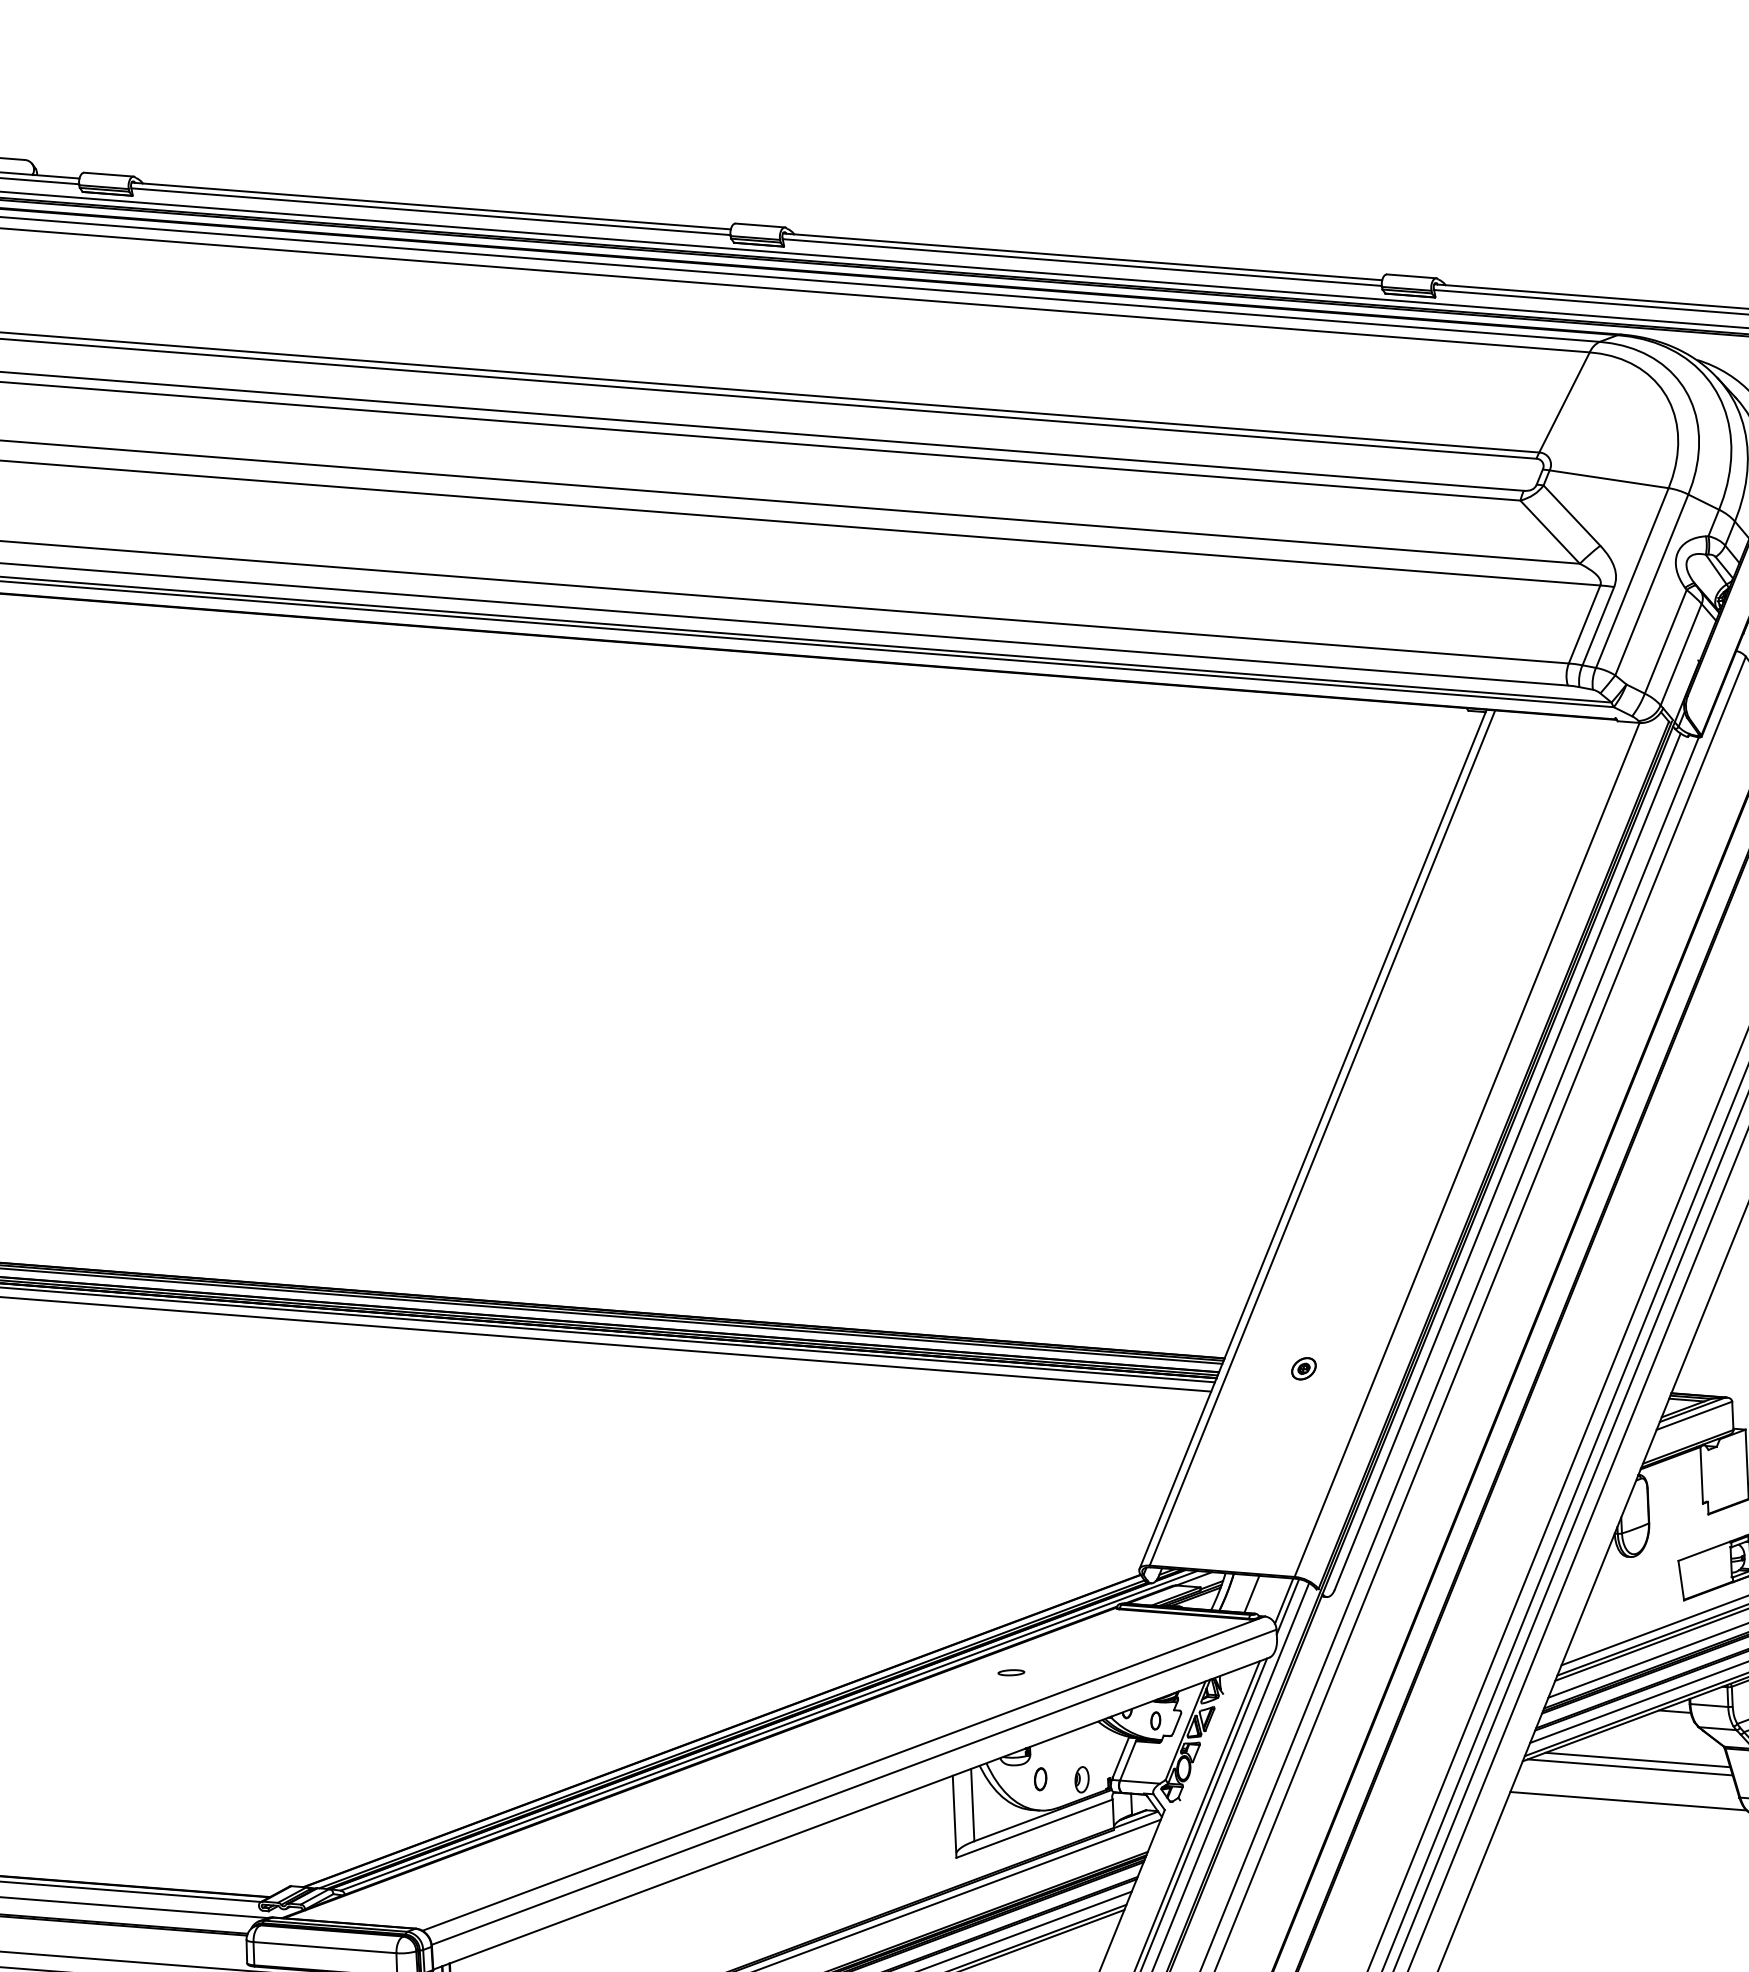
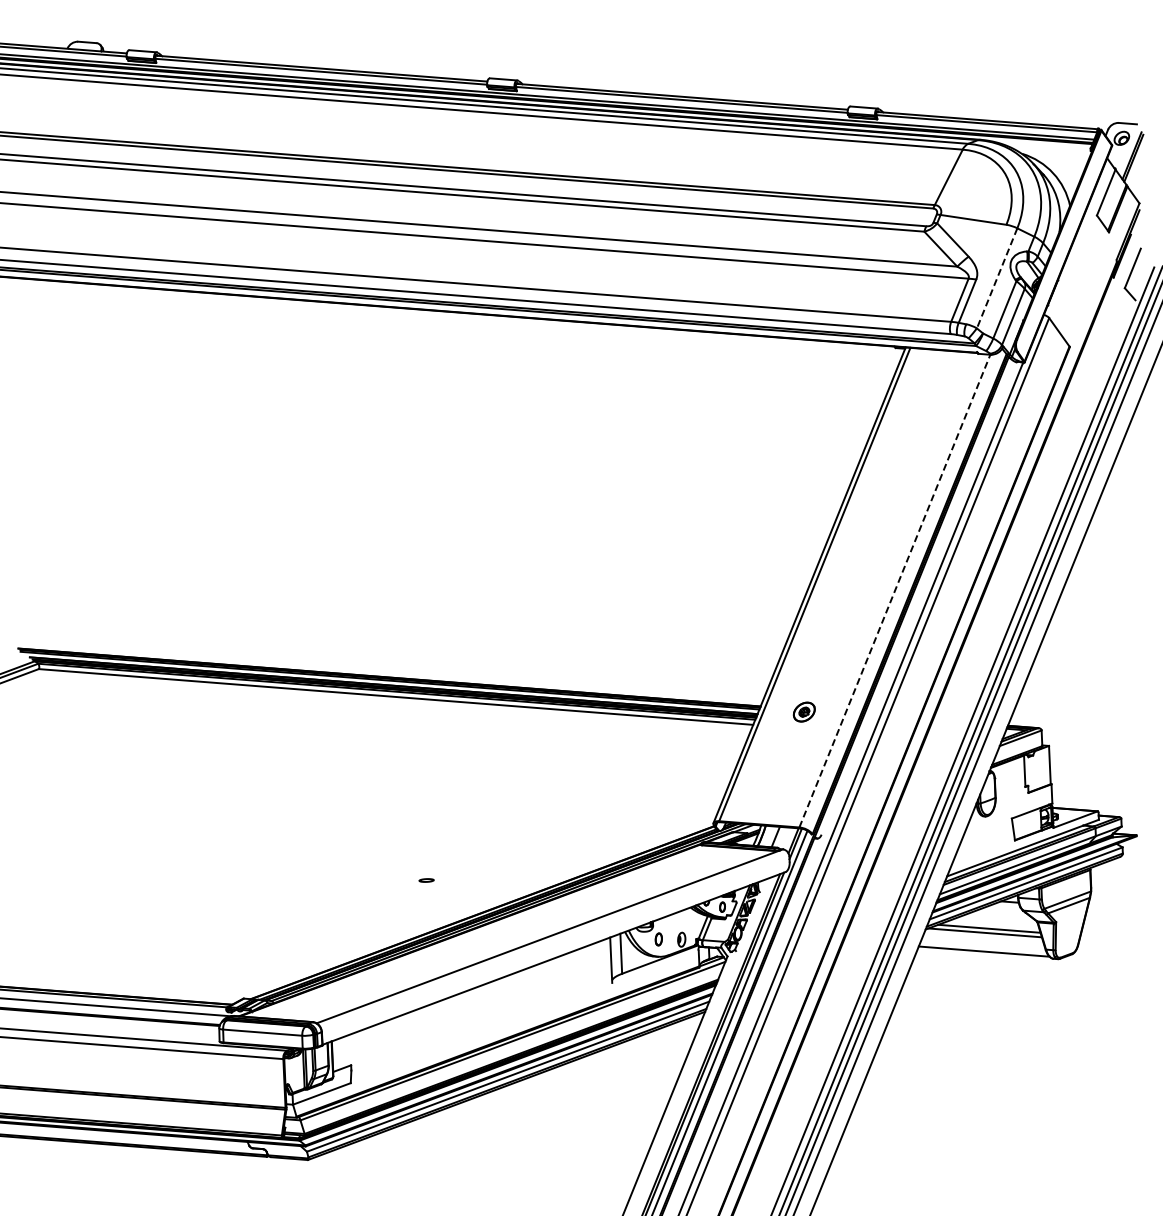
line: (1632, 577) -> (986, 274), removed
line: (1652, 585) -> (997, 278), solid -> dashed
line: (1466, 1150) -> (894, 591), solid -> dashed
line: (1507, 1161) -> (917, 597), removed
part: (1303, 1369) -> (804, 712), size x1.6
part: (1011, 1672) -> (426, 880), moved
line: (853, 1786) -> (555, 943), removed
line: (1034, 1828) -> (655, 966), removed

